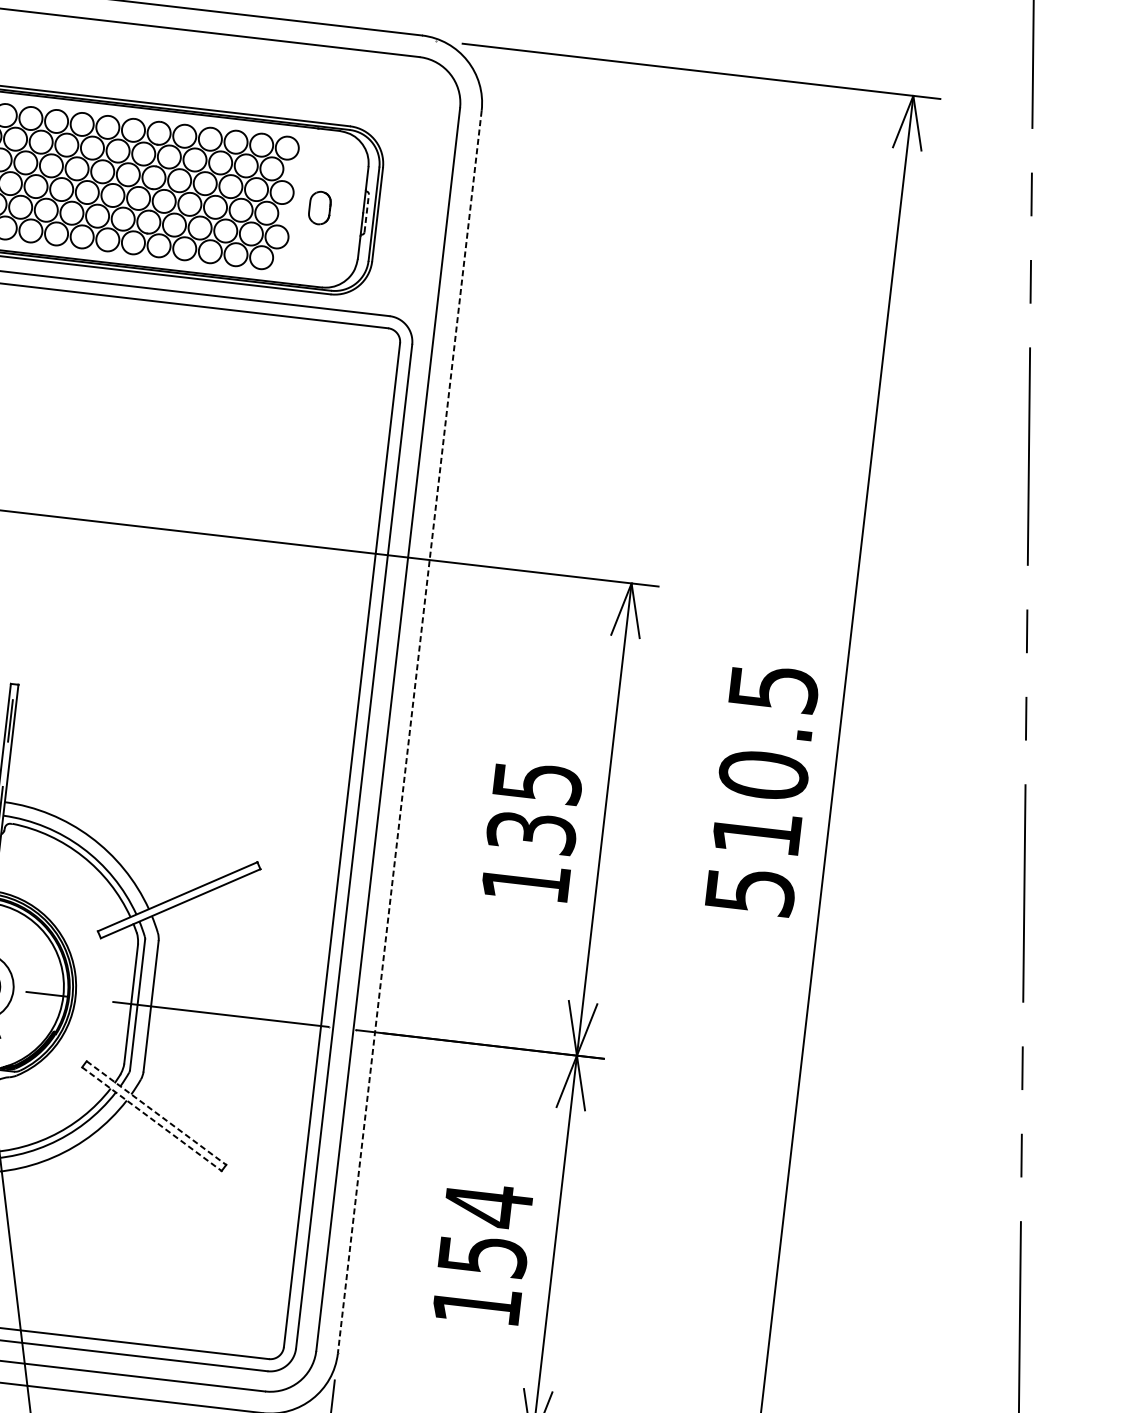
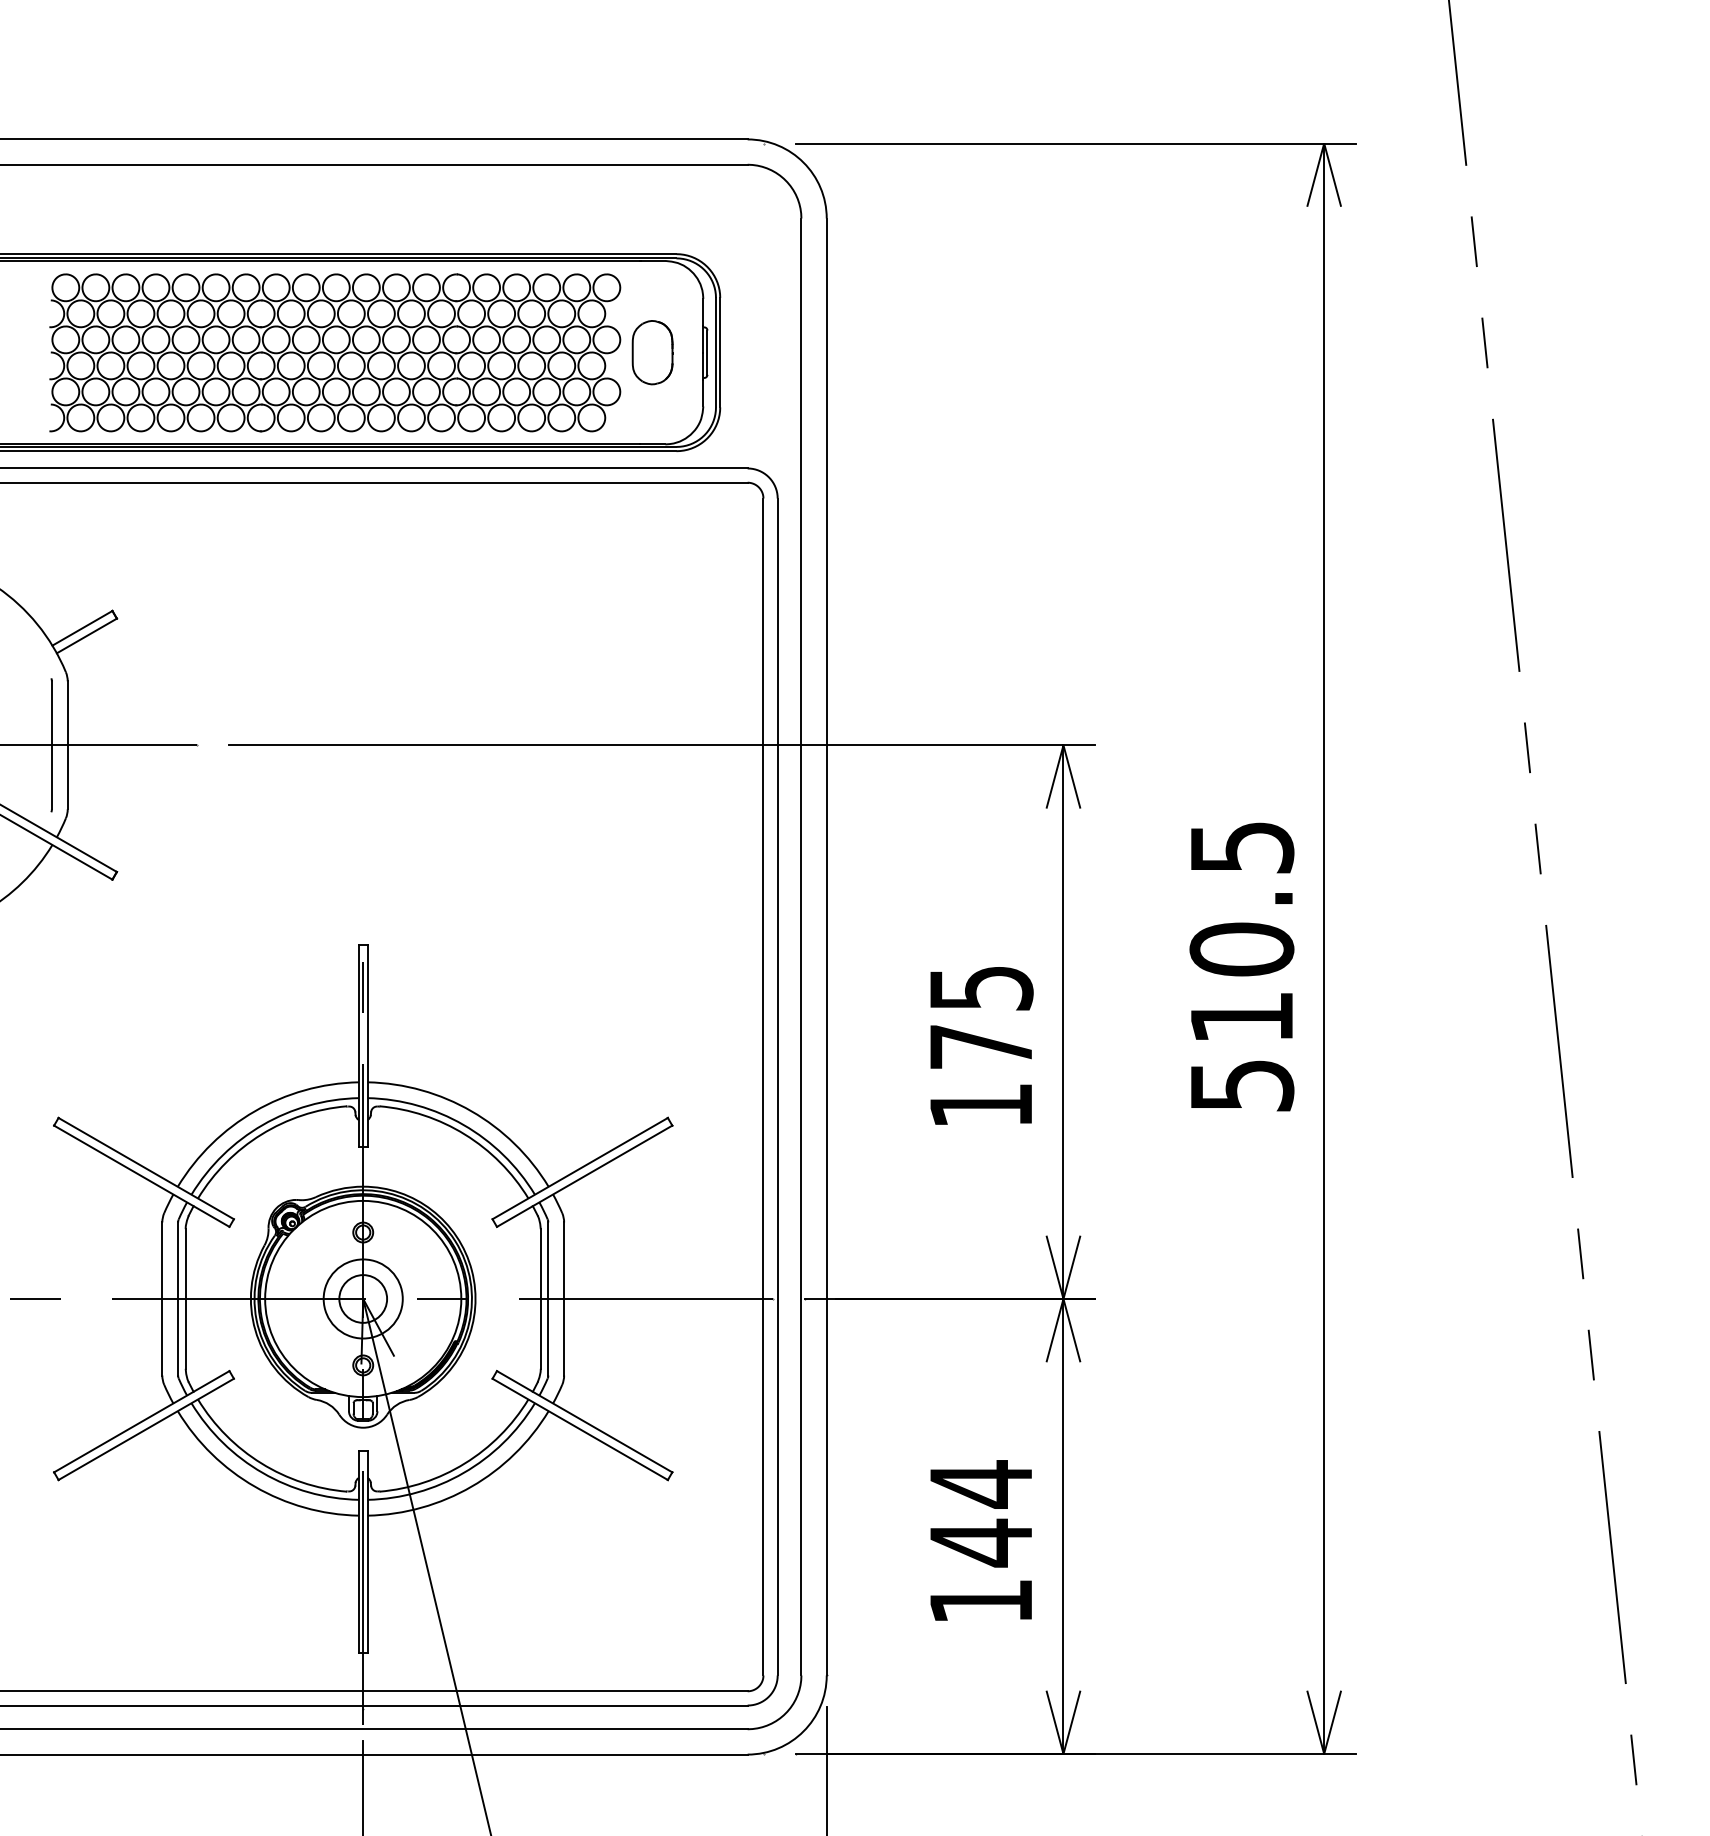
part: (319, 207) -> (652, 352), size x1.67
line: (366, 213) -> (707, 352), dashed -> solid
line: (409, 732) -> (826, 947), dashed -> solid
text: (531, 832) -> (980, 1047), 135 -> 175
line: (157, 1112) -> (585, 1421), dashed -> solid
line: (152, 1119) -> (580, 1429), dashed -> solid
text: (483, 1255) -> (981, 1542), 154 -> 144

